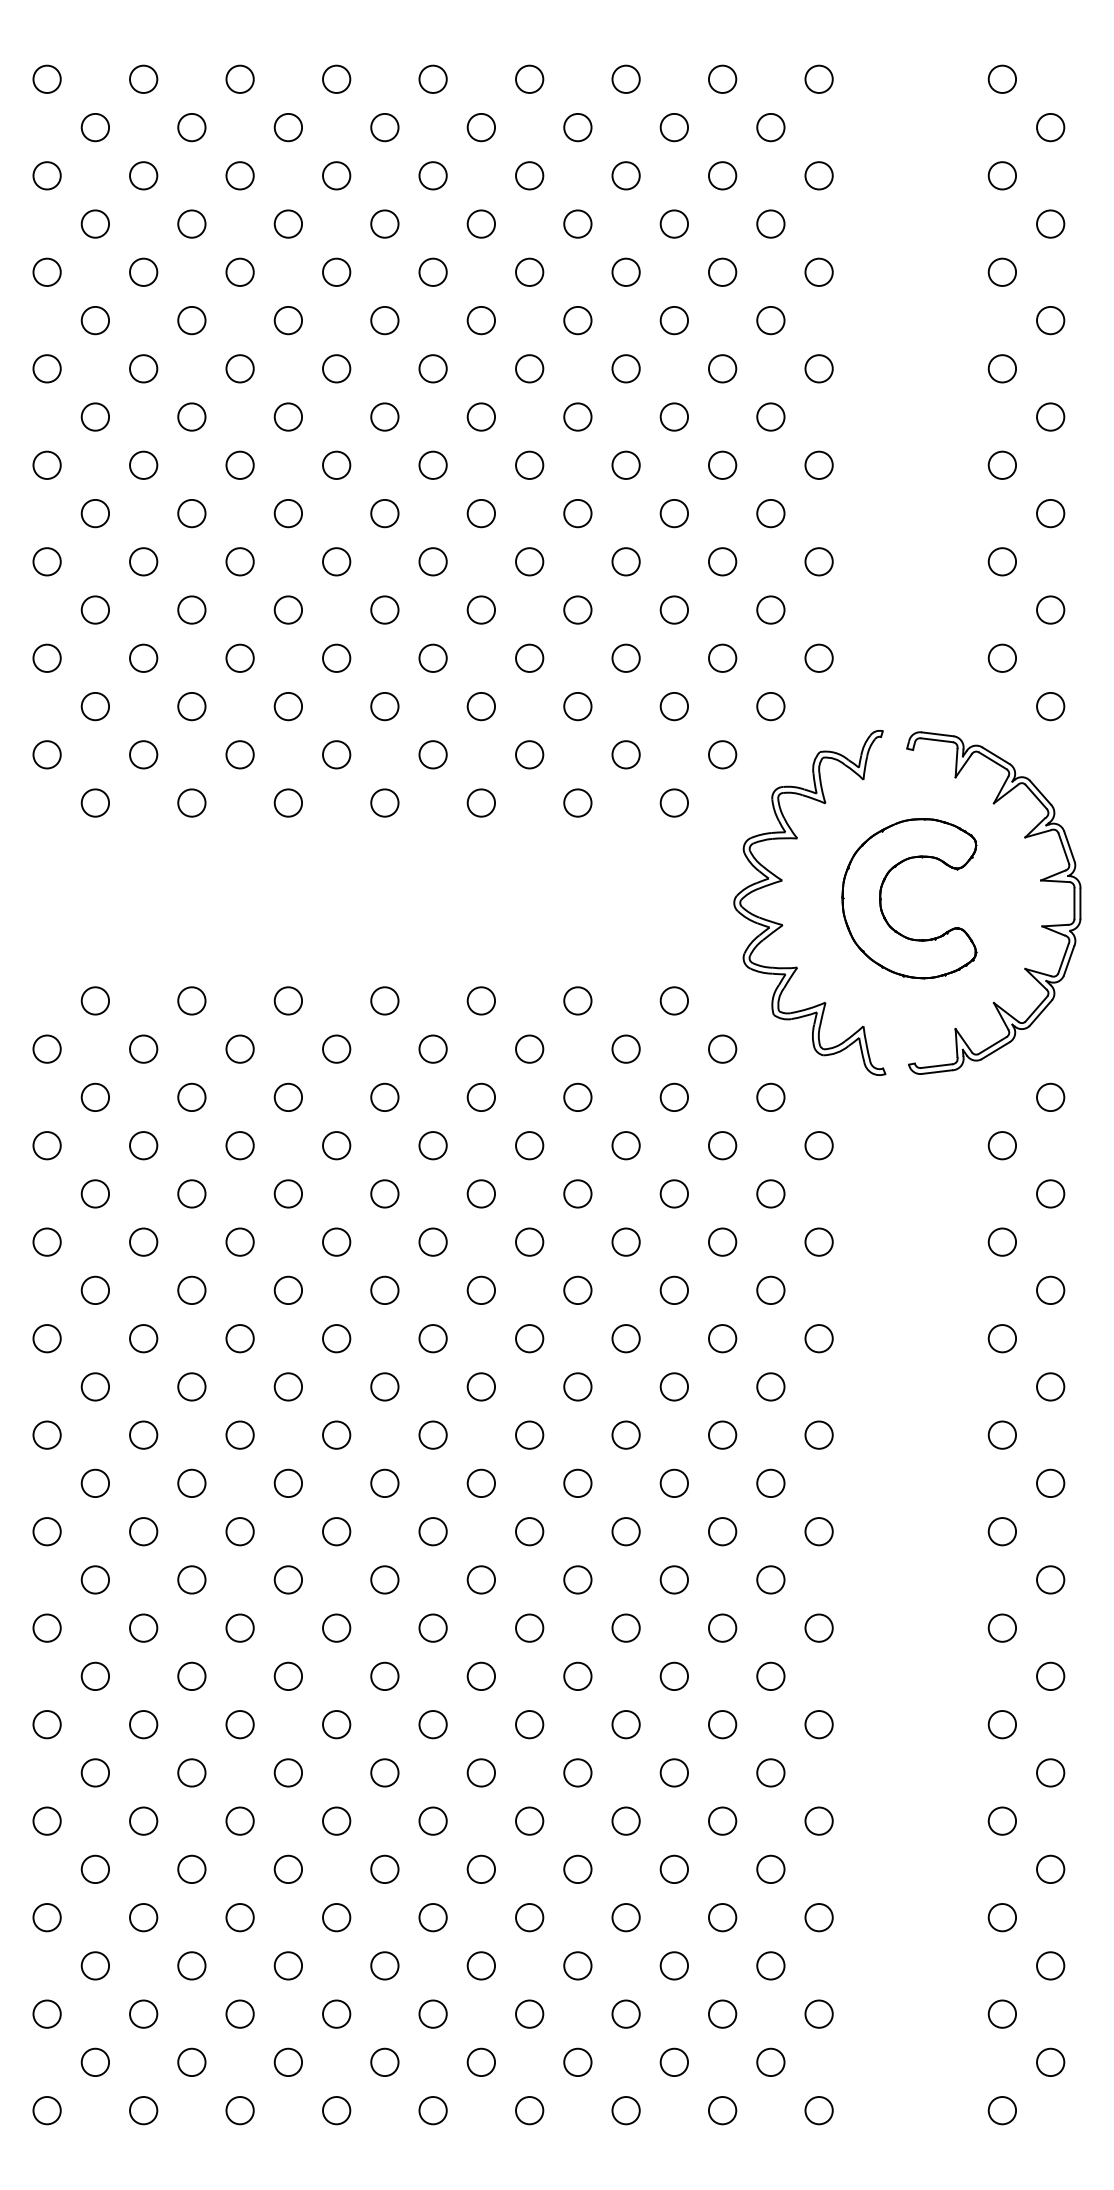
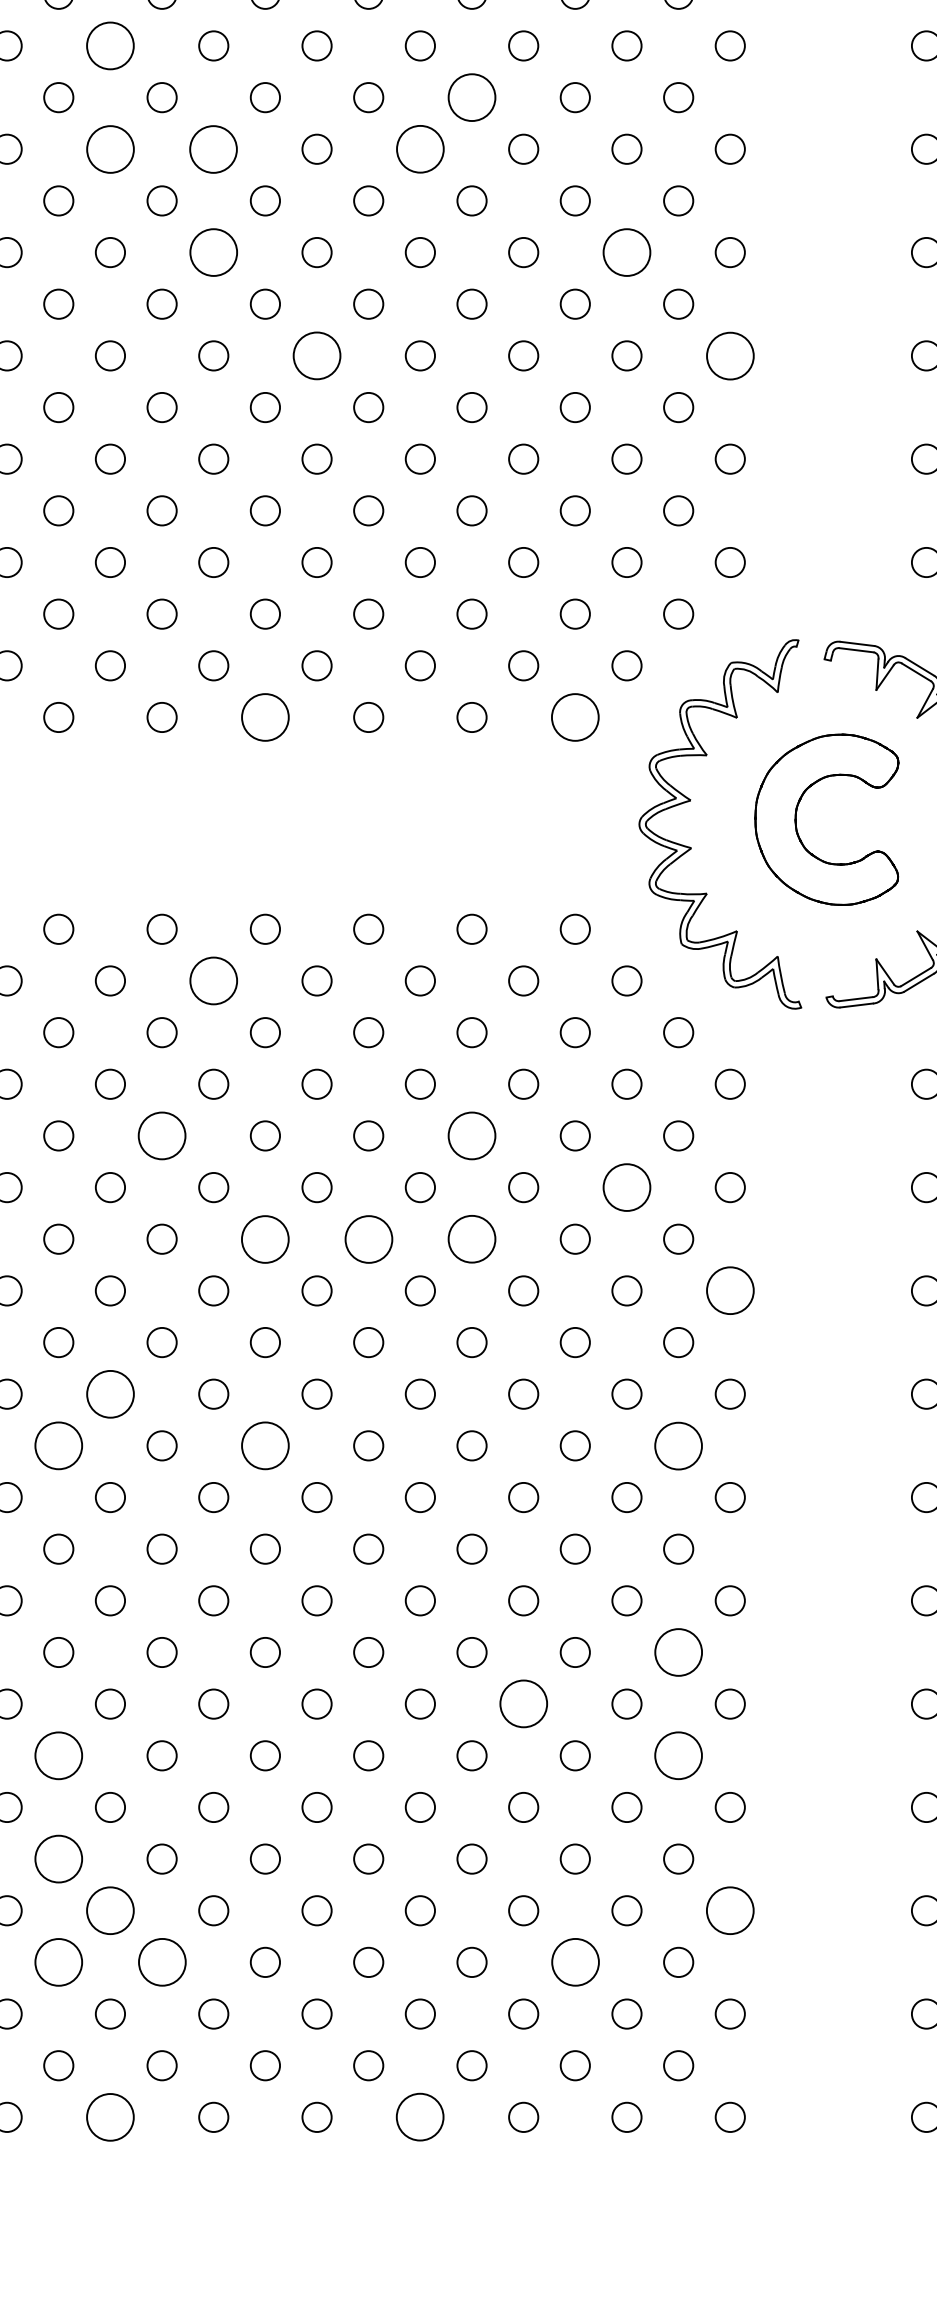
circle: (239, 175) -> (109, 45), size x1.6
circle: (577, 223) -> (471, 96), size x1.6
circle: (239, 271) -> (109, 148), size x1.6
circle: (336, 271) -> (213, 148), size x1.6
circle: (529, 271) -> (420, 148), size x1.6
circle: (336, 368) -> (213, 252), size x1.6
circle: (722, 368) -> (626, 252), size x1.6
circle: (432, 464) -> (316, 355), size x1.6
circle: (818, 464) -> (729, 355), size x1.6
circle: (384, 802) -> (264, 716), size x1.6
circle: (674, 802) -> (575, 716), size x1.6
circle: (336, 1048) -> (213, 980), size x1.6
circle: (288, 1193) -> (162, 1135), size x1.6
circle: (577, 1193) -> (471, 1135), size x1.6
circle: (722, 1241) -> (626, 1186), size x1.6
circle: (384, 1289) -> (264, 1238), size x1.6
circle: (480, 1289) -> (367, 1238), size x1.6
circle: (577, 1290) -> (471, 1239), size x1.6
circle: (818, 1338) -> (729, 1290), size x1.6
circle: (239, 1434) -> (109, 1393), size x1.6
circle: (770, 1482) -> (678, 1444), size x1.6
circle: (191, 1483) -> (58, 1445), size x1.6
circle: (384, 1483) -> (264, 1445), size x1.6
circle: (770, 1676) -> (678, 1652), size x1.6
circle: (625, 1724) -> (523, 1703), size x1.6
circle: (191, 1772) -> (58, 1755), size x1.6
circle: (770, 1772) -> (678, 1755), size x1.6
circle: (191, 1869) -> (58, 1859), size x1.6
circle: (239, 1917) -> (109, 1910), size x1.6
circle: (818, 1917) -> (729, 1910), size x1.6
circle: (191, 1965) -> (58, 1961), size x1.6
circle: (287, 1965) -> (161, 1961), size x1.6
circle: (673, 1965) -> (574, 1961), size x1.6
circle: (239, 2110) -> (109, 2117), size x1.6
circle: (529, 2110) -> (420, 2117), size x1.6

